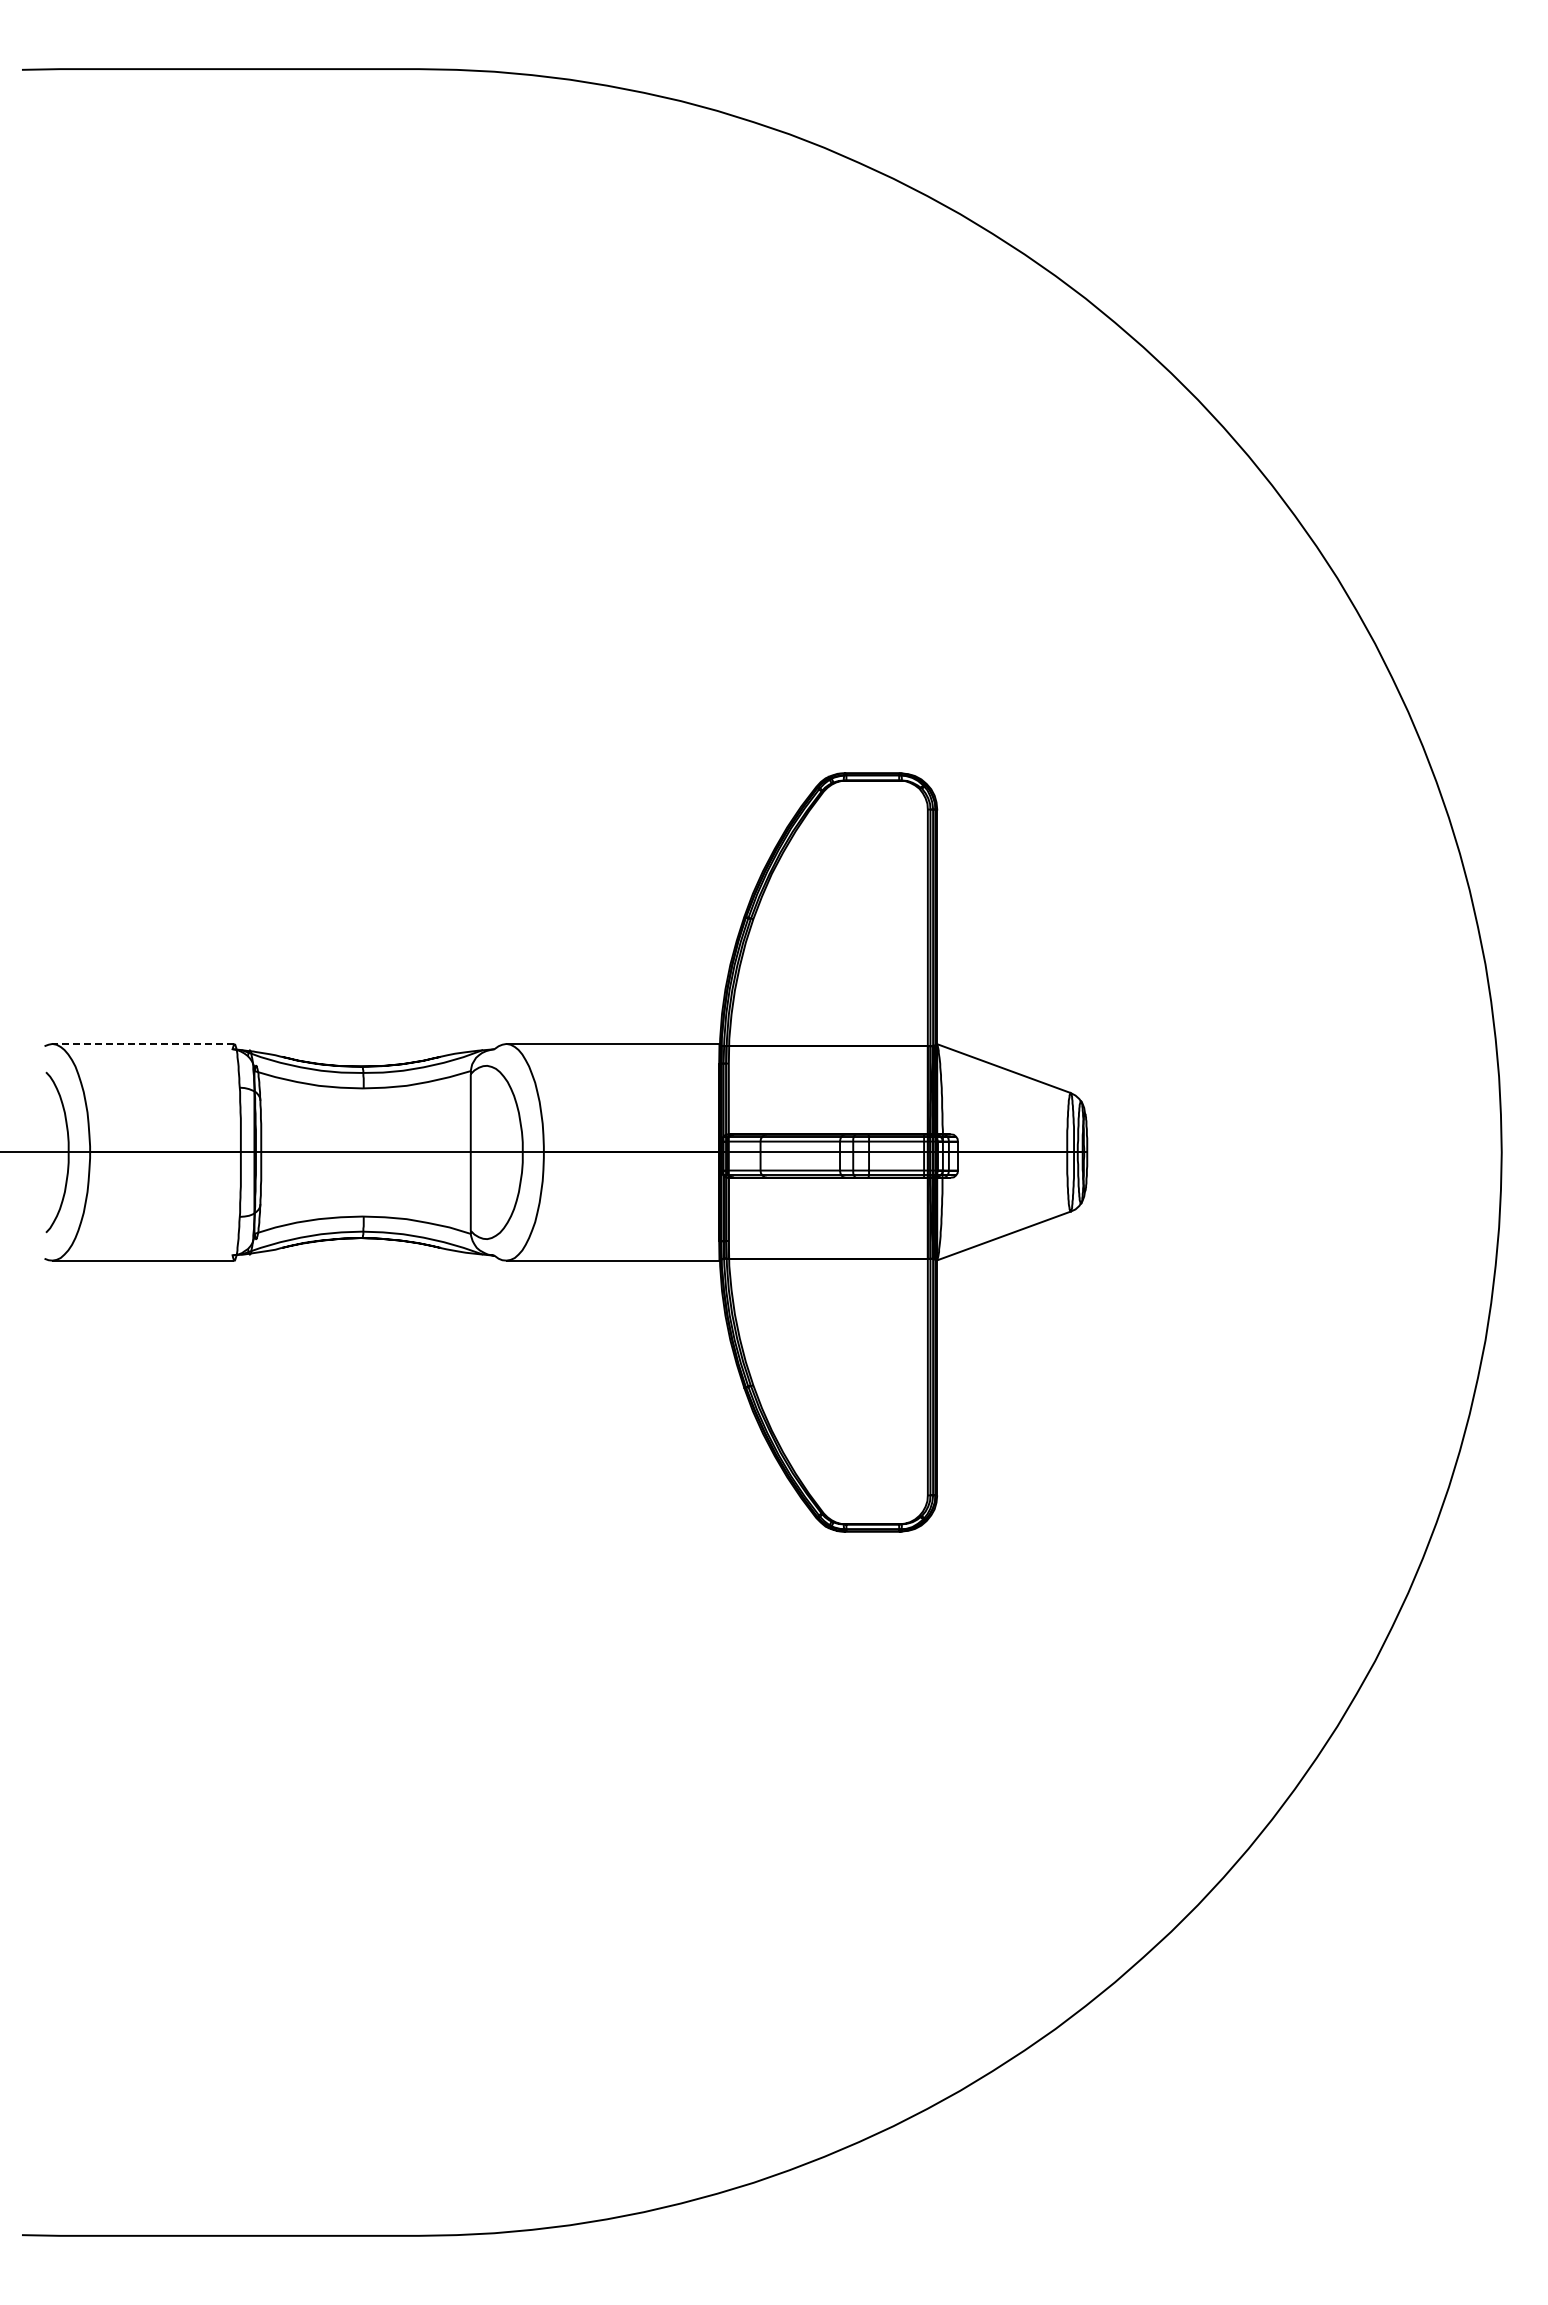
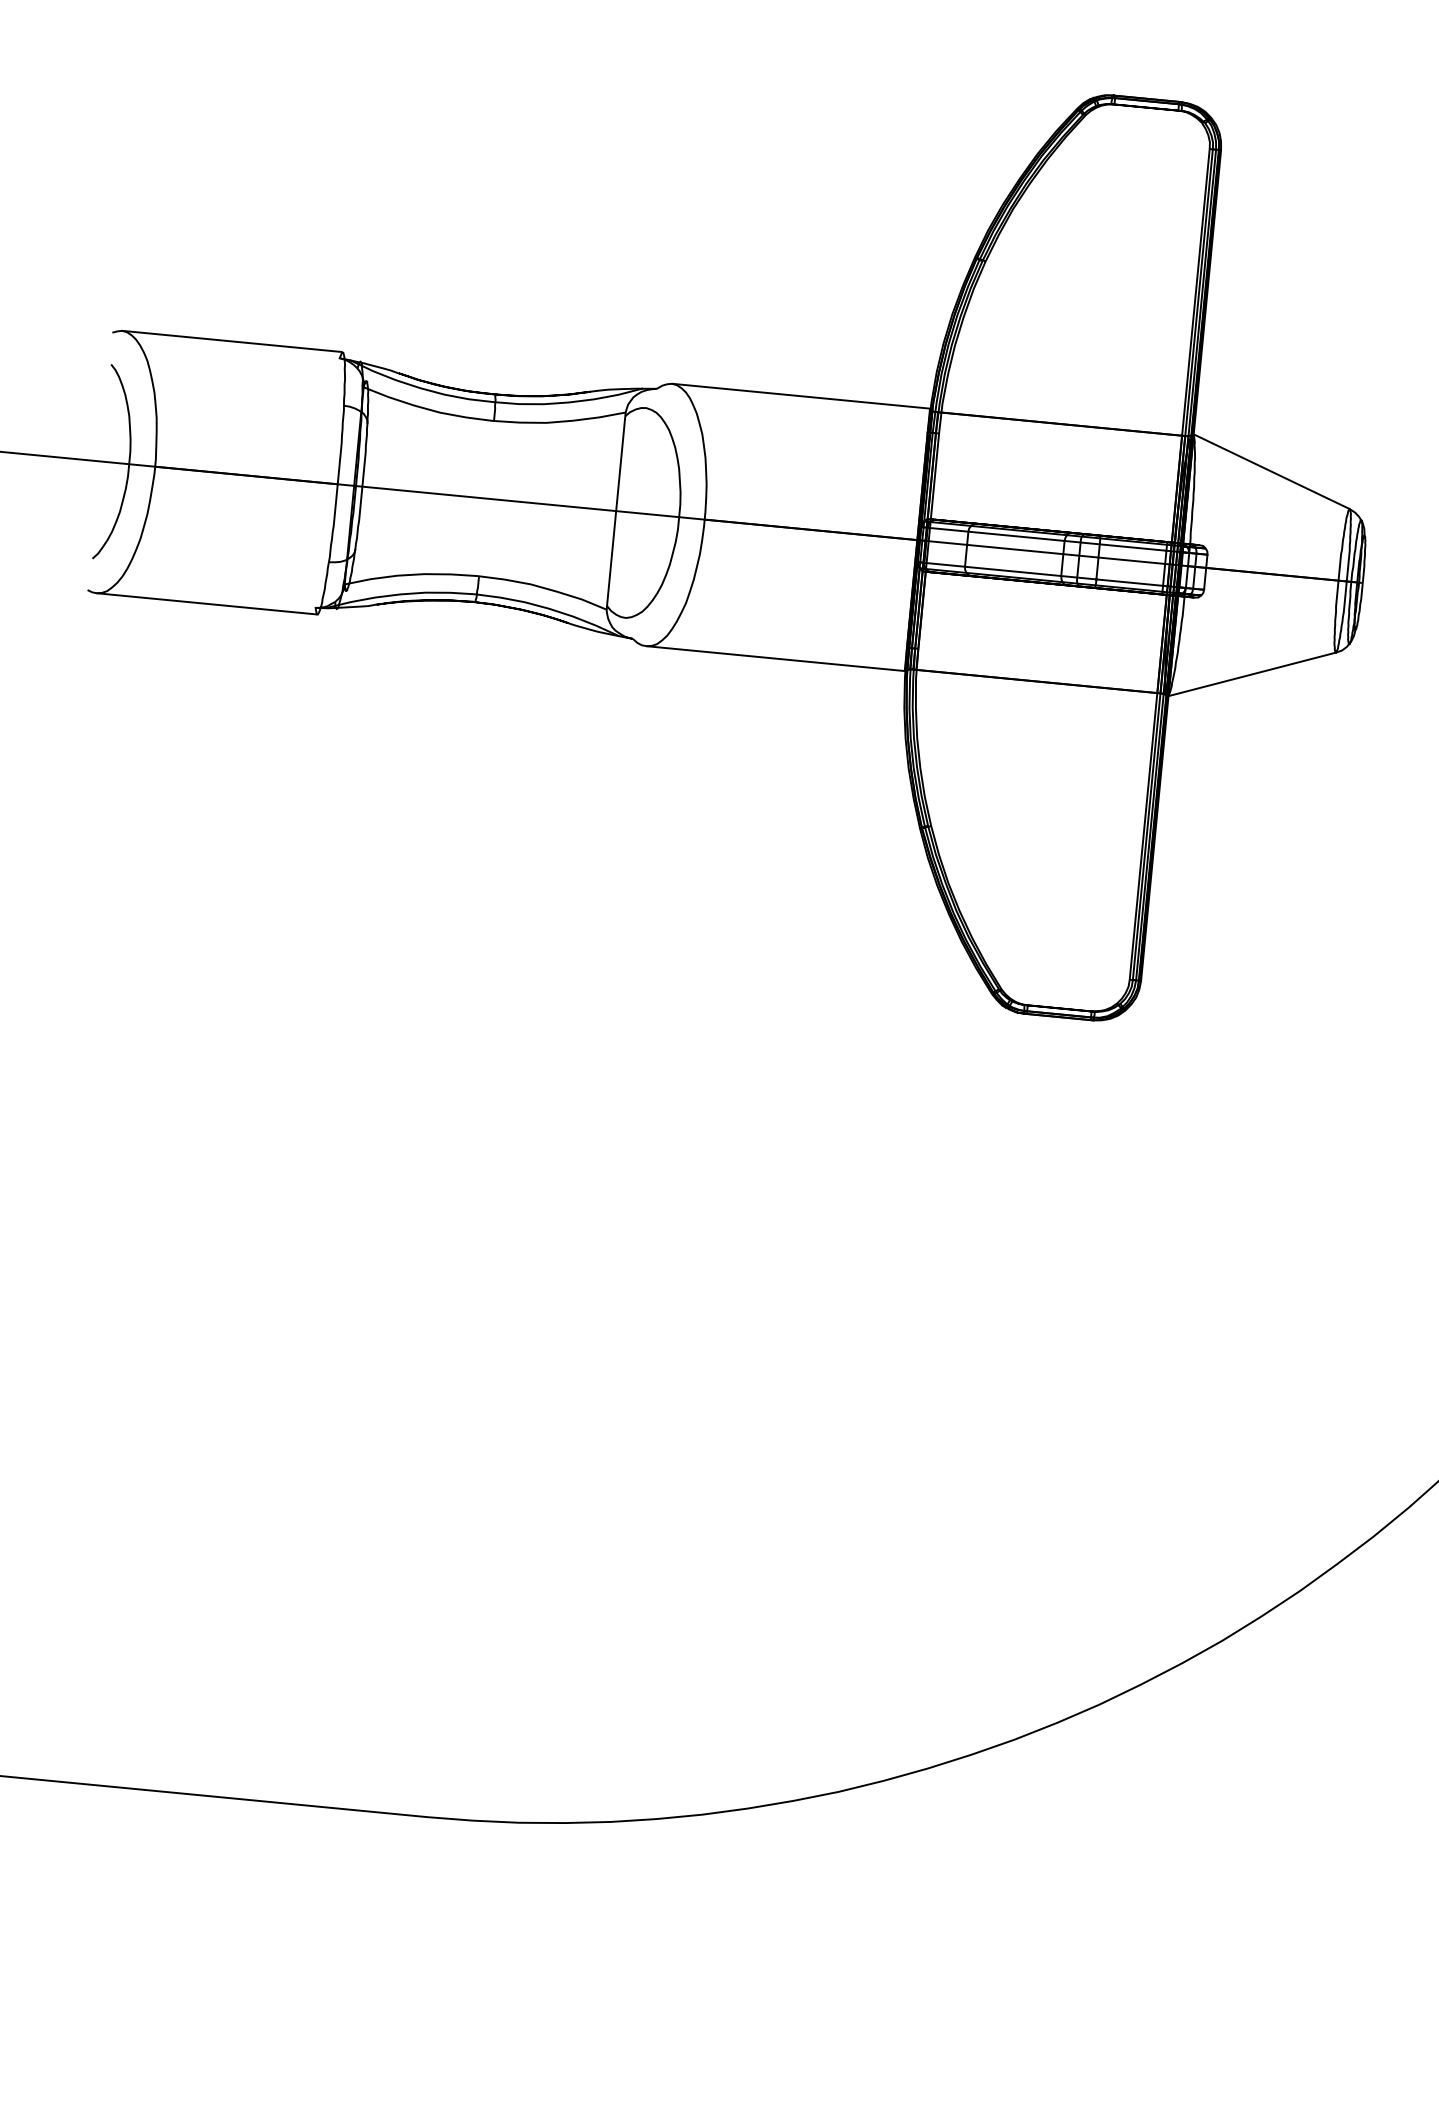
line: (142, 1043) -> (231, 340), dashed -> solid

